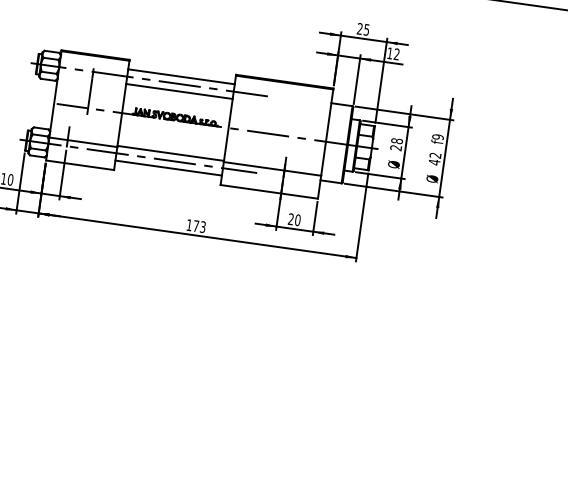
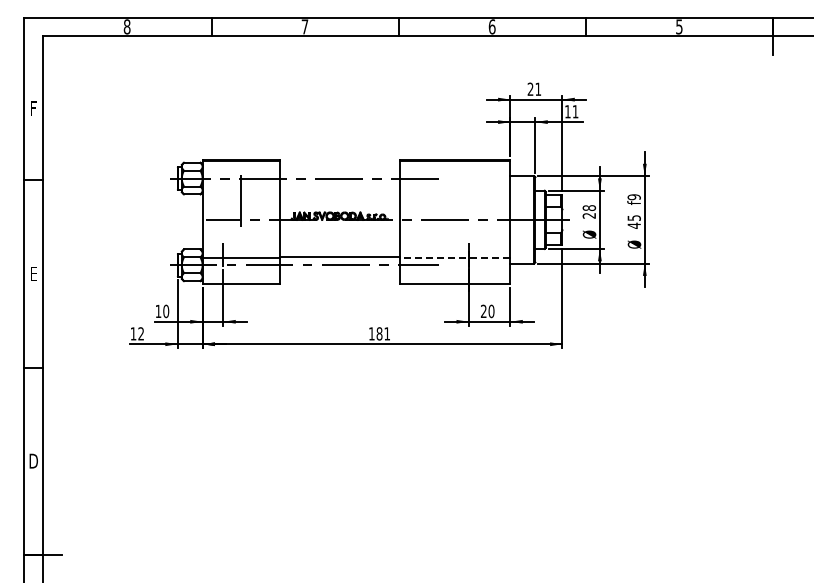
text: (367, 29) -> (538, 88), 25 -> 21
text: (396, 54) -> (575, 111), 12 -> 11
line: (181, 76) -> (339, 170), removed
line: (179, 91) -> (339, 186), removed
text: (434, 154) -> (633, 217), 42 -> 45
line: (168, 167) -> (339, 273), removed
line: (271, 168) -> (454, 258), solid -> dashed
text: (199, 226) -> (383, 333), 173 -> 181

